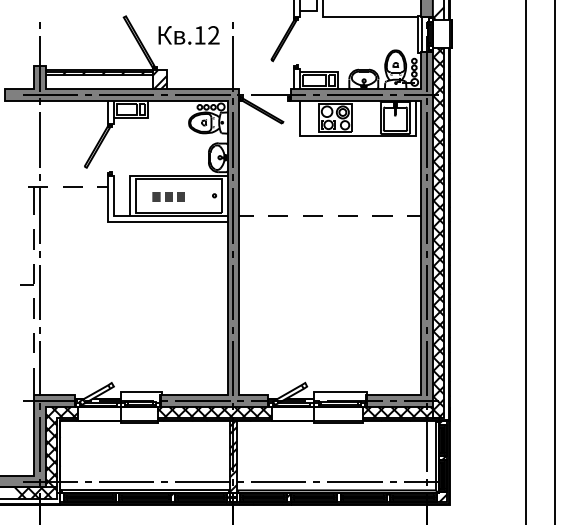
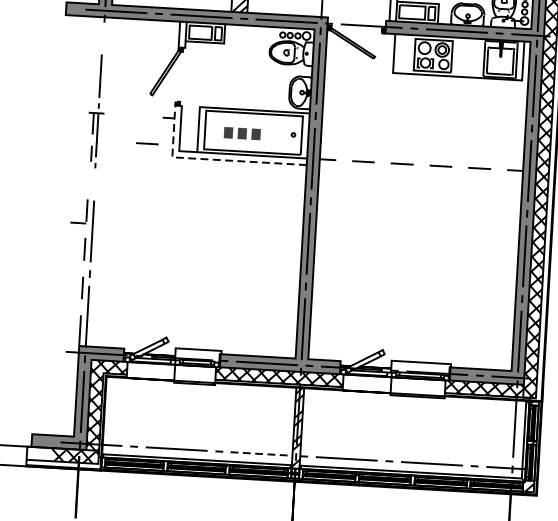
part: (37, 184) -> (96, 110), size x0.7
line: (72, 186) -> (147, 142), moved
line: (140, 222) -> (208, 159), solid -> dashed
line: (202, 481) -> (261, 453), solid -> dashed

